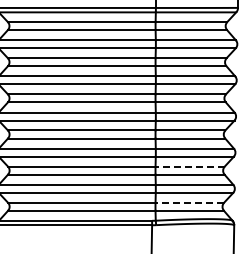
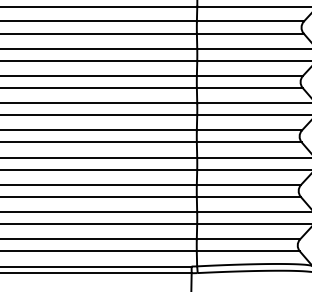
line: (190, 166) -> (249, 184), dashed -> solid
line: (189, 202) -> (247, 238), dashed -> solid

